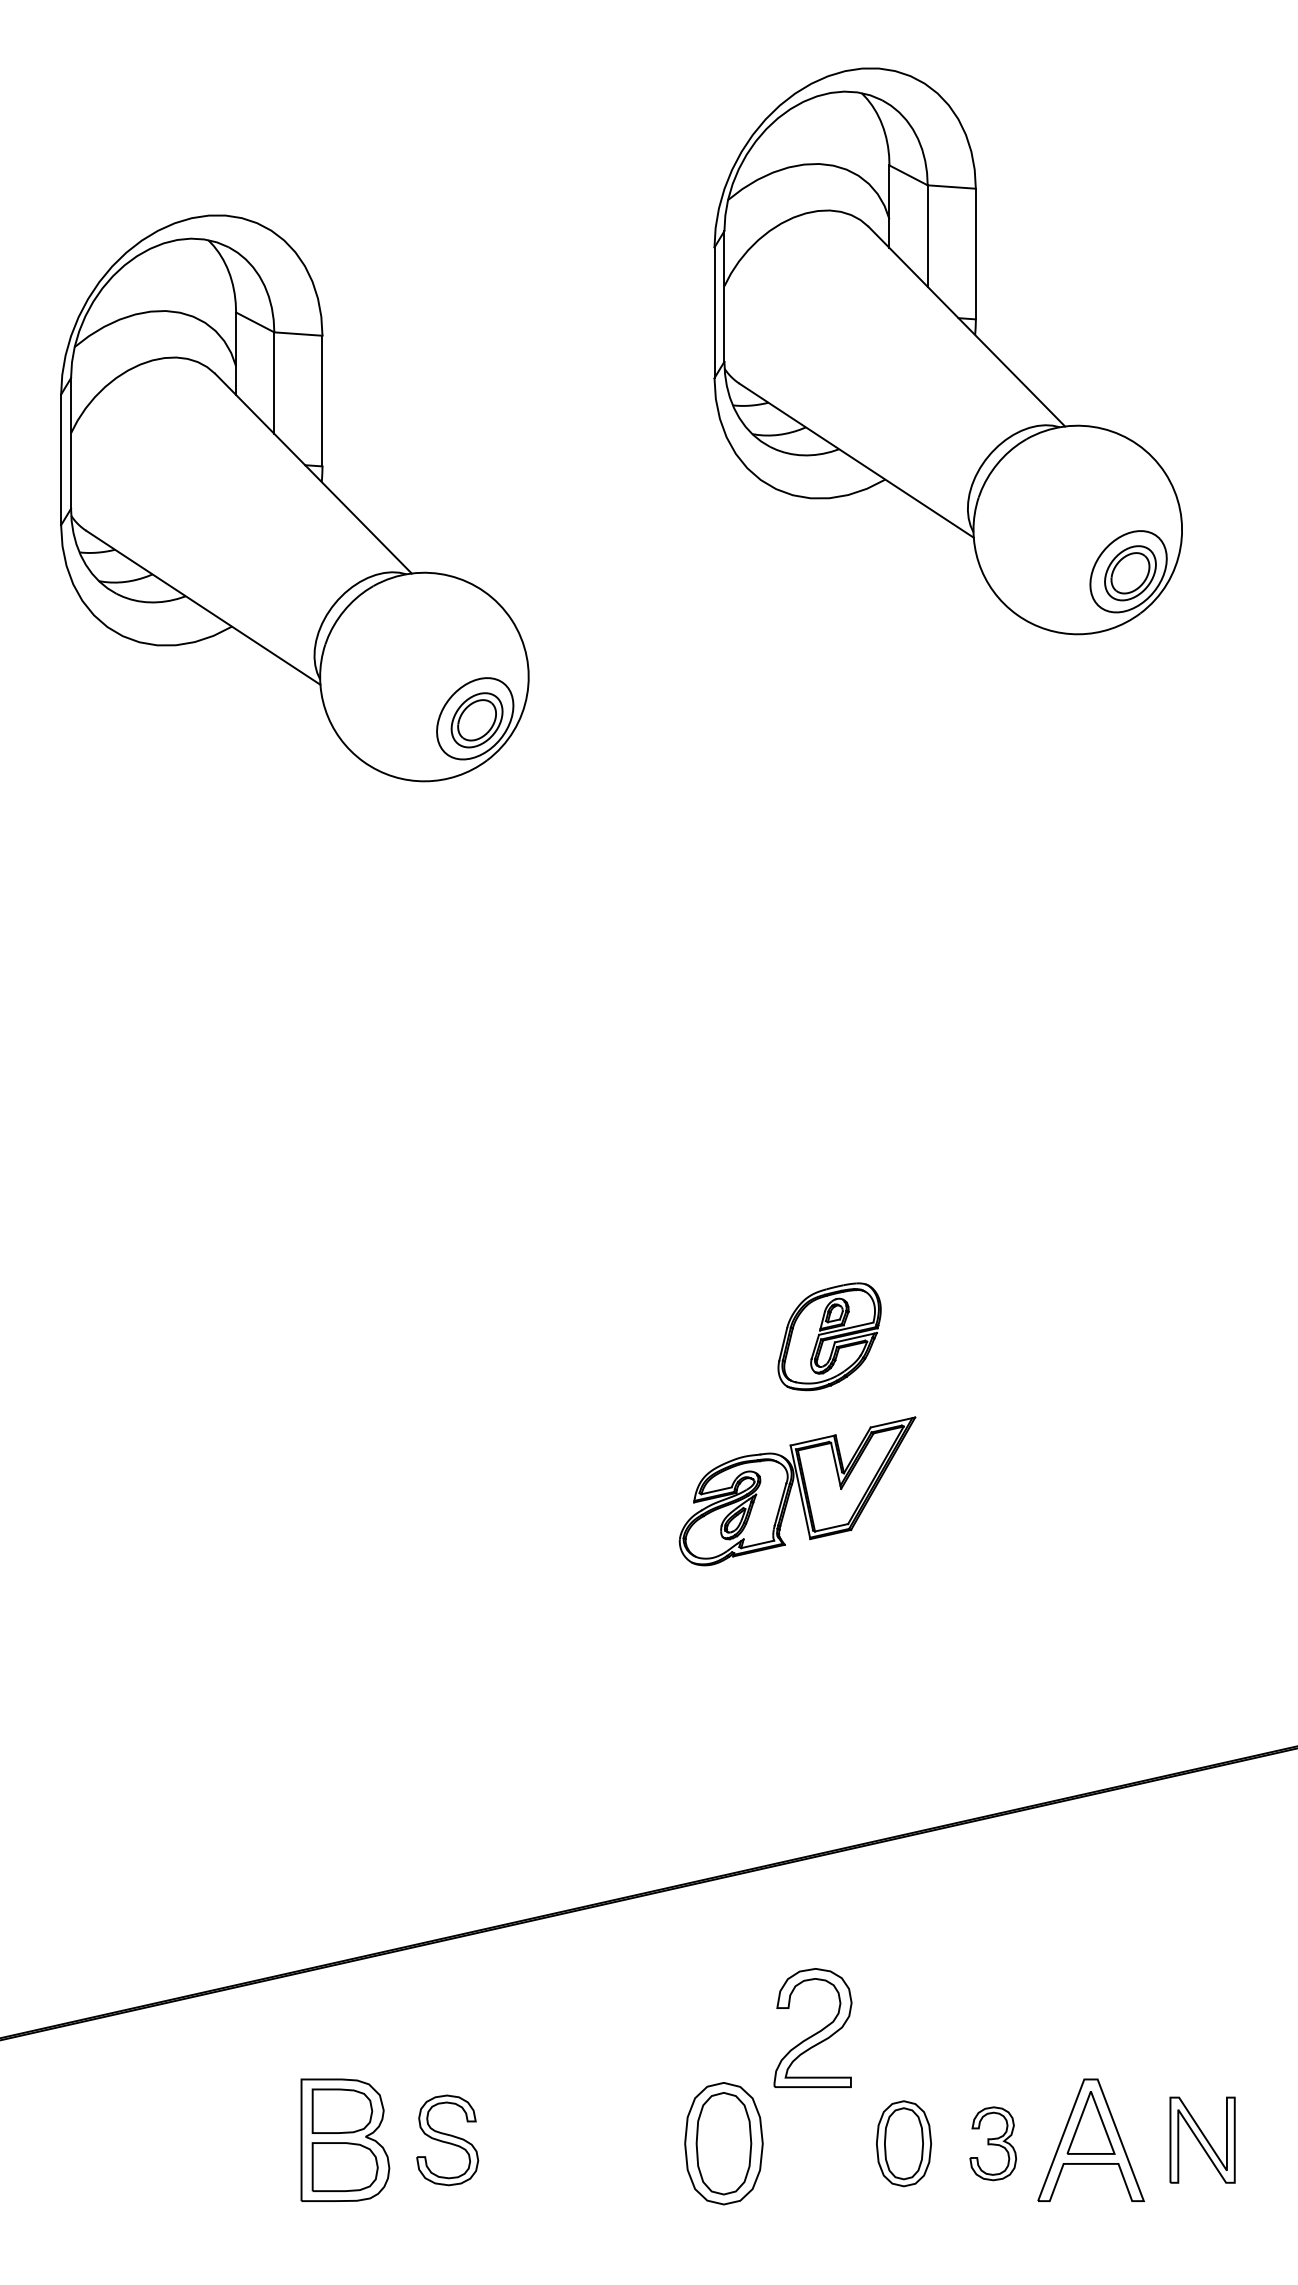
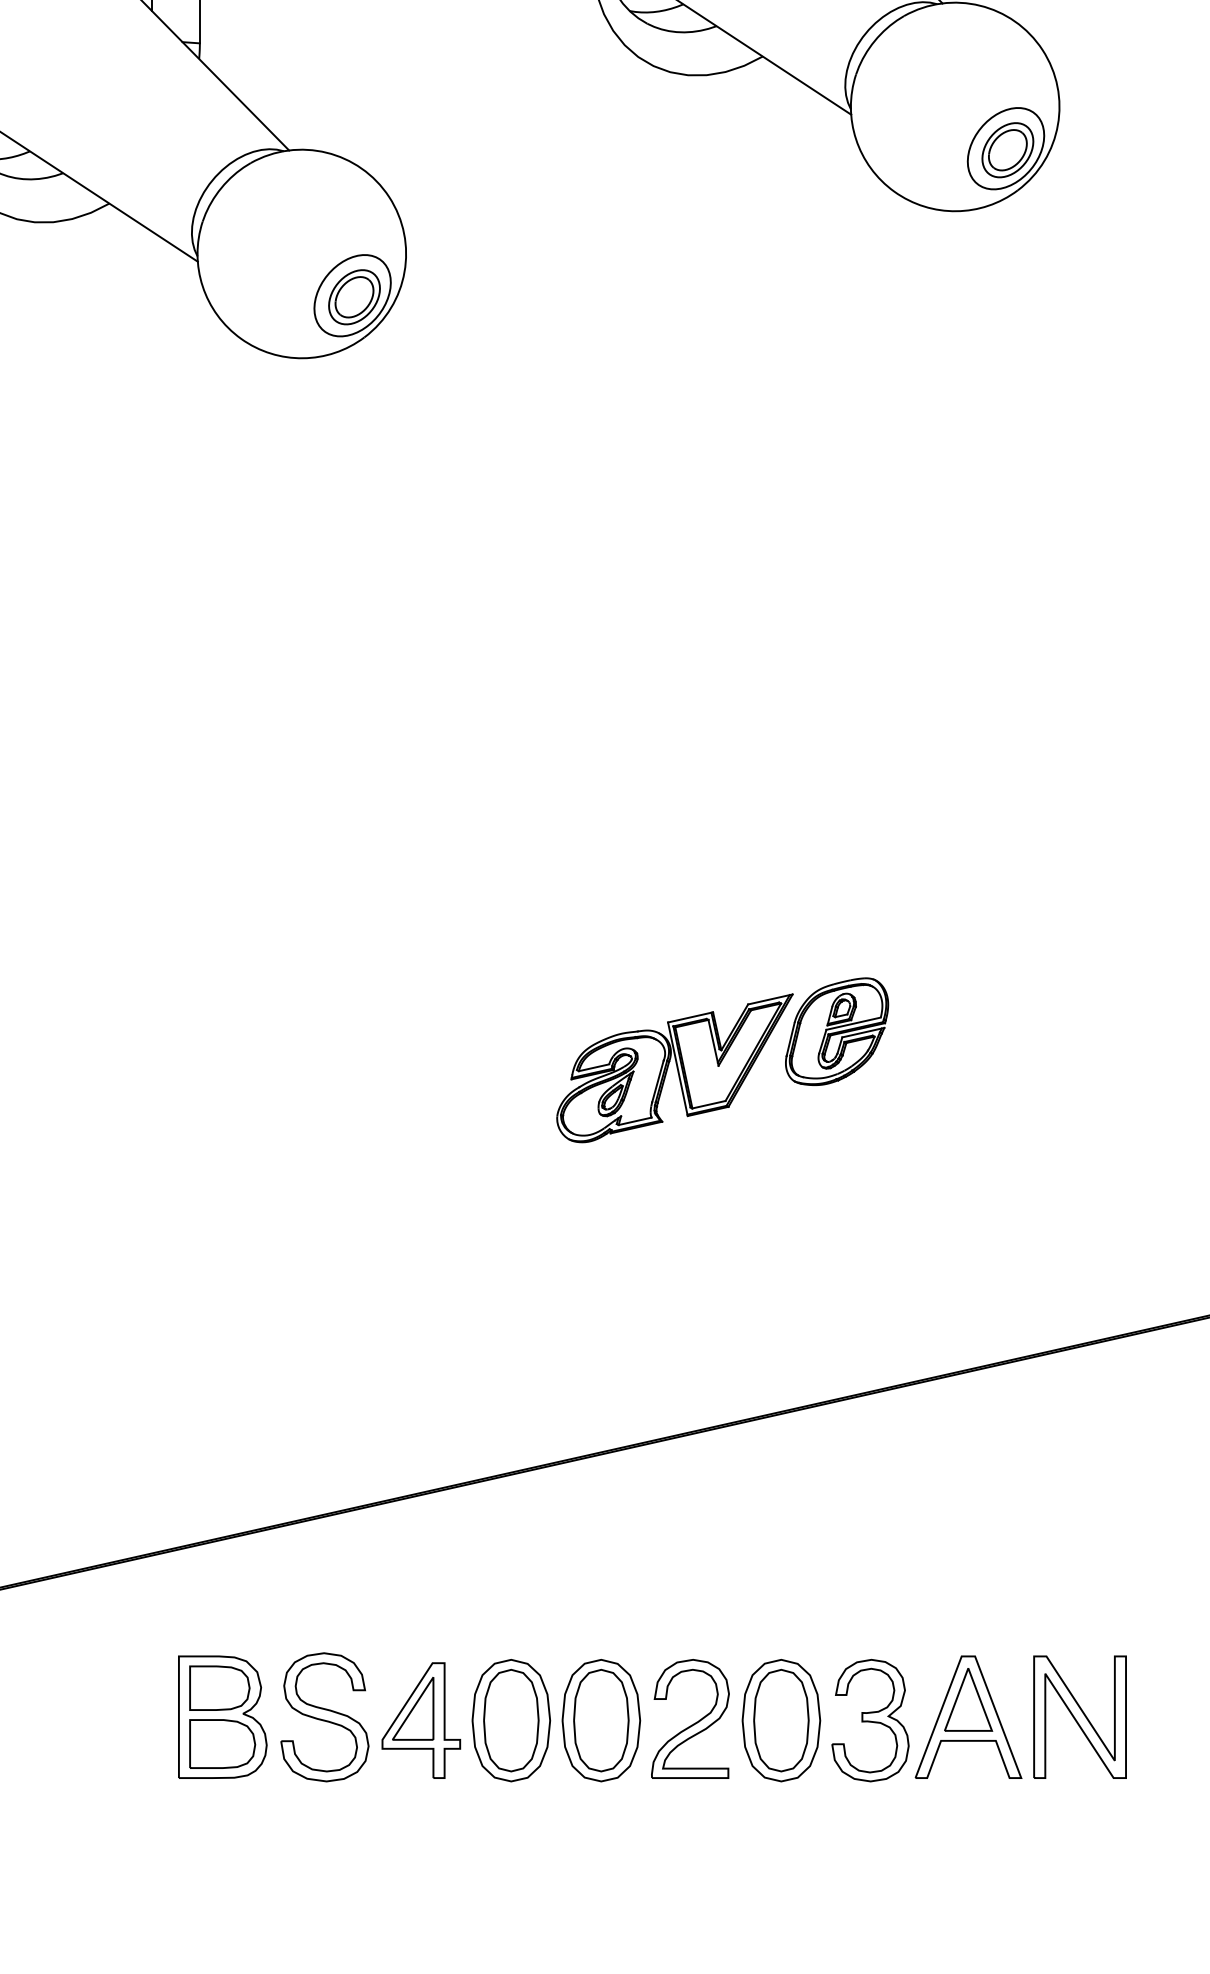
part: (829, 1336) -> (836, 1031), moved
part: (814, 2033) -> (691, 1724), moved
part: (1202, 2139) -> (1079, 1716), size x1.43
part: (447, 2140) -> (324, 1717), size x1.43
part: (543, 2143) -> (420, 1720), added
part: (633, 2143) -> (510, 1720), added
part: (903, 2143) -> (780, 1720), size x1.43
part: (993, 2143) -> (870, 1720), size x1.67

